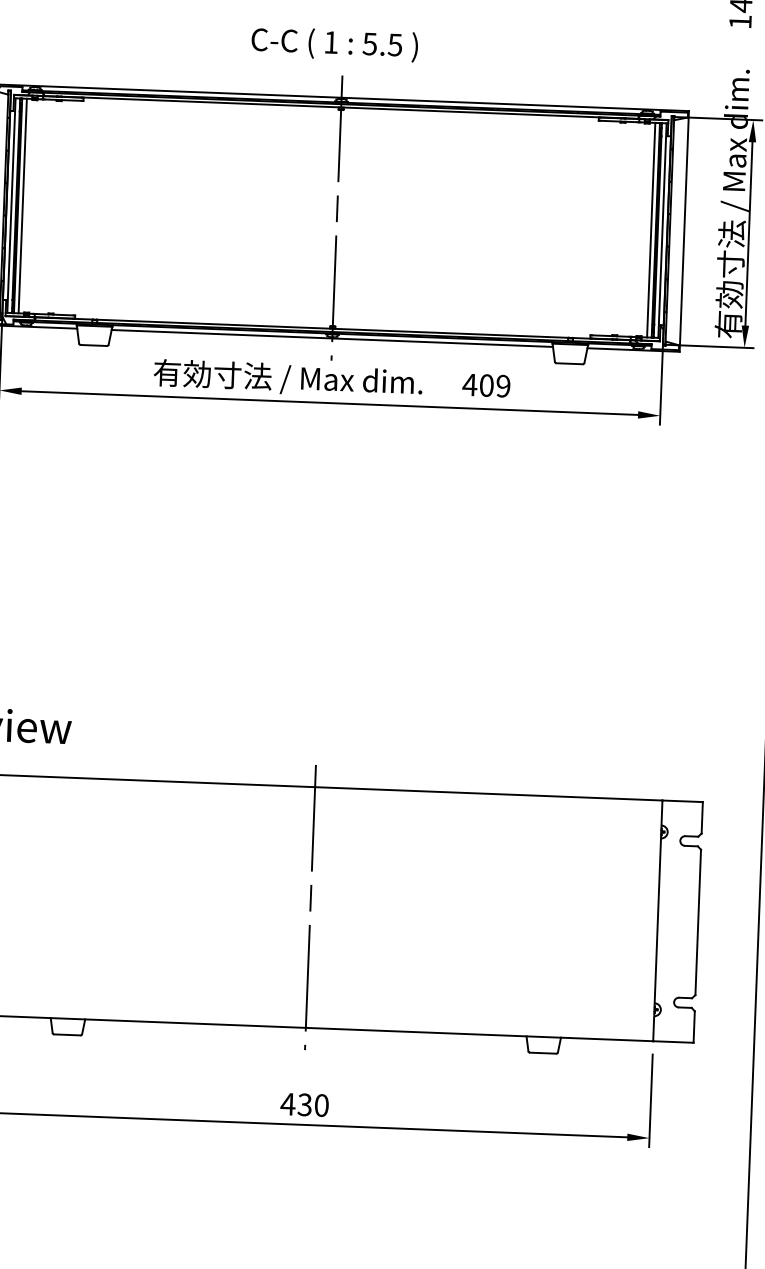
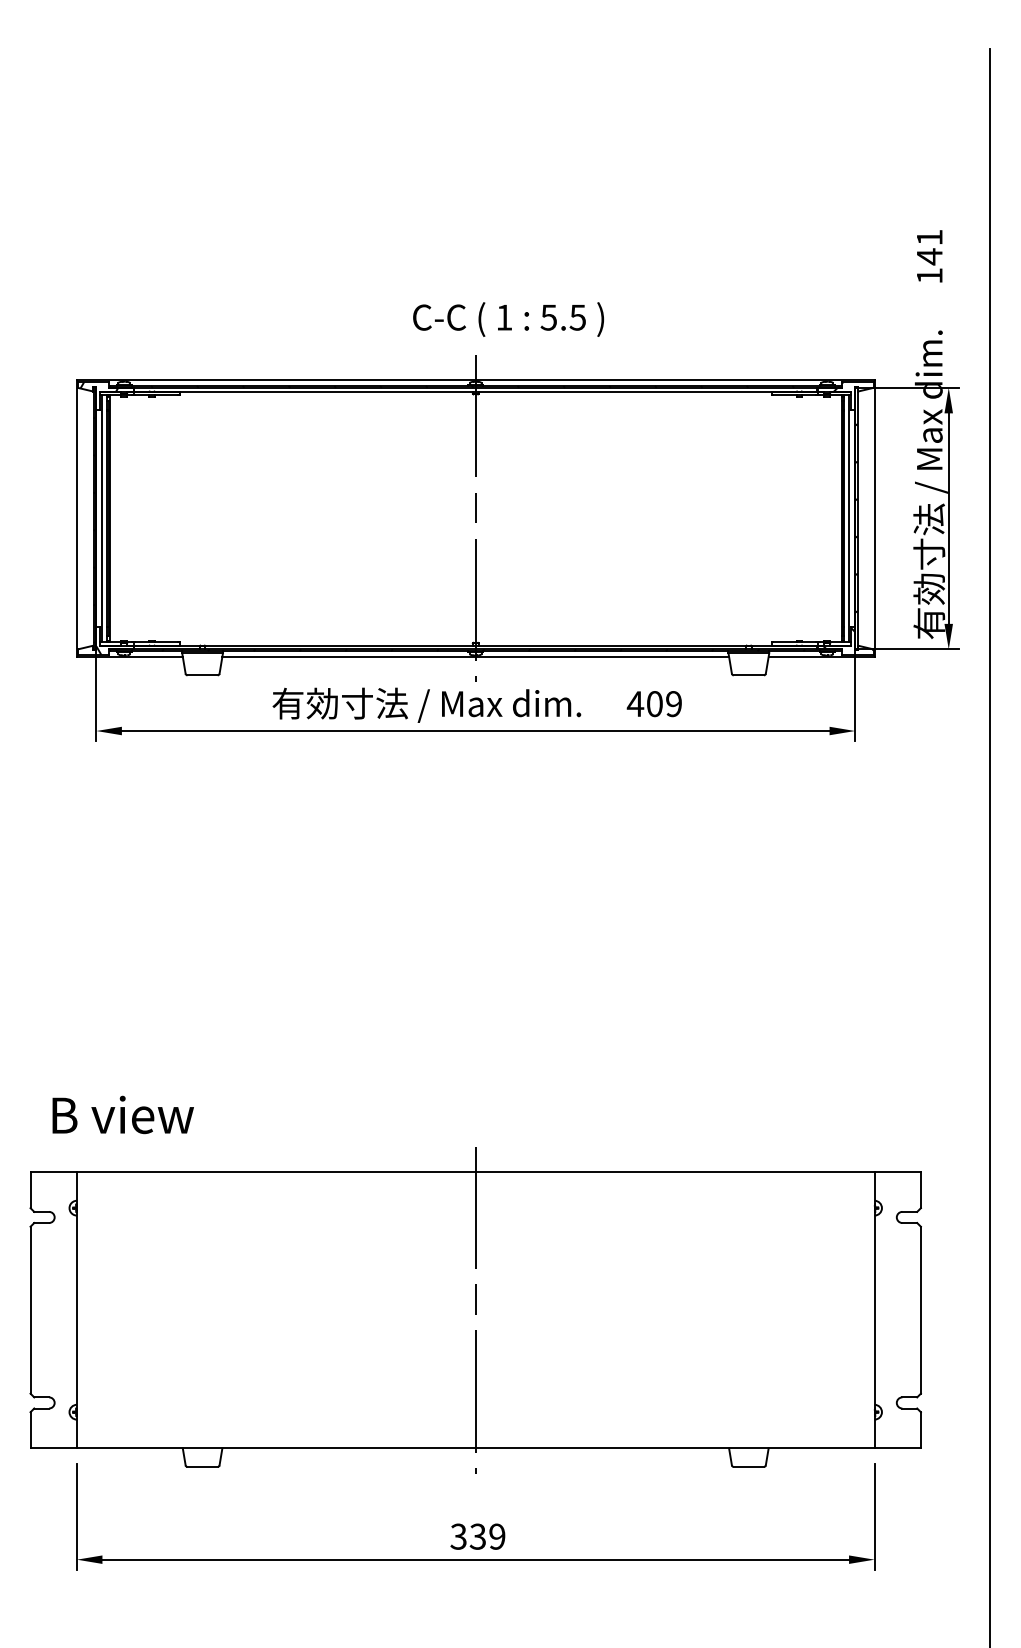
text: (334, 44) -> (508, 319), moved
line: (22, 205) -> (114, 518), removed
line: (651, 230) -> (836, 518), removed
text: (304, 1104) -> (477, 1536), 430 -> 339

